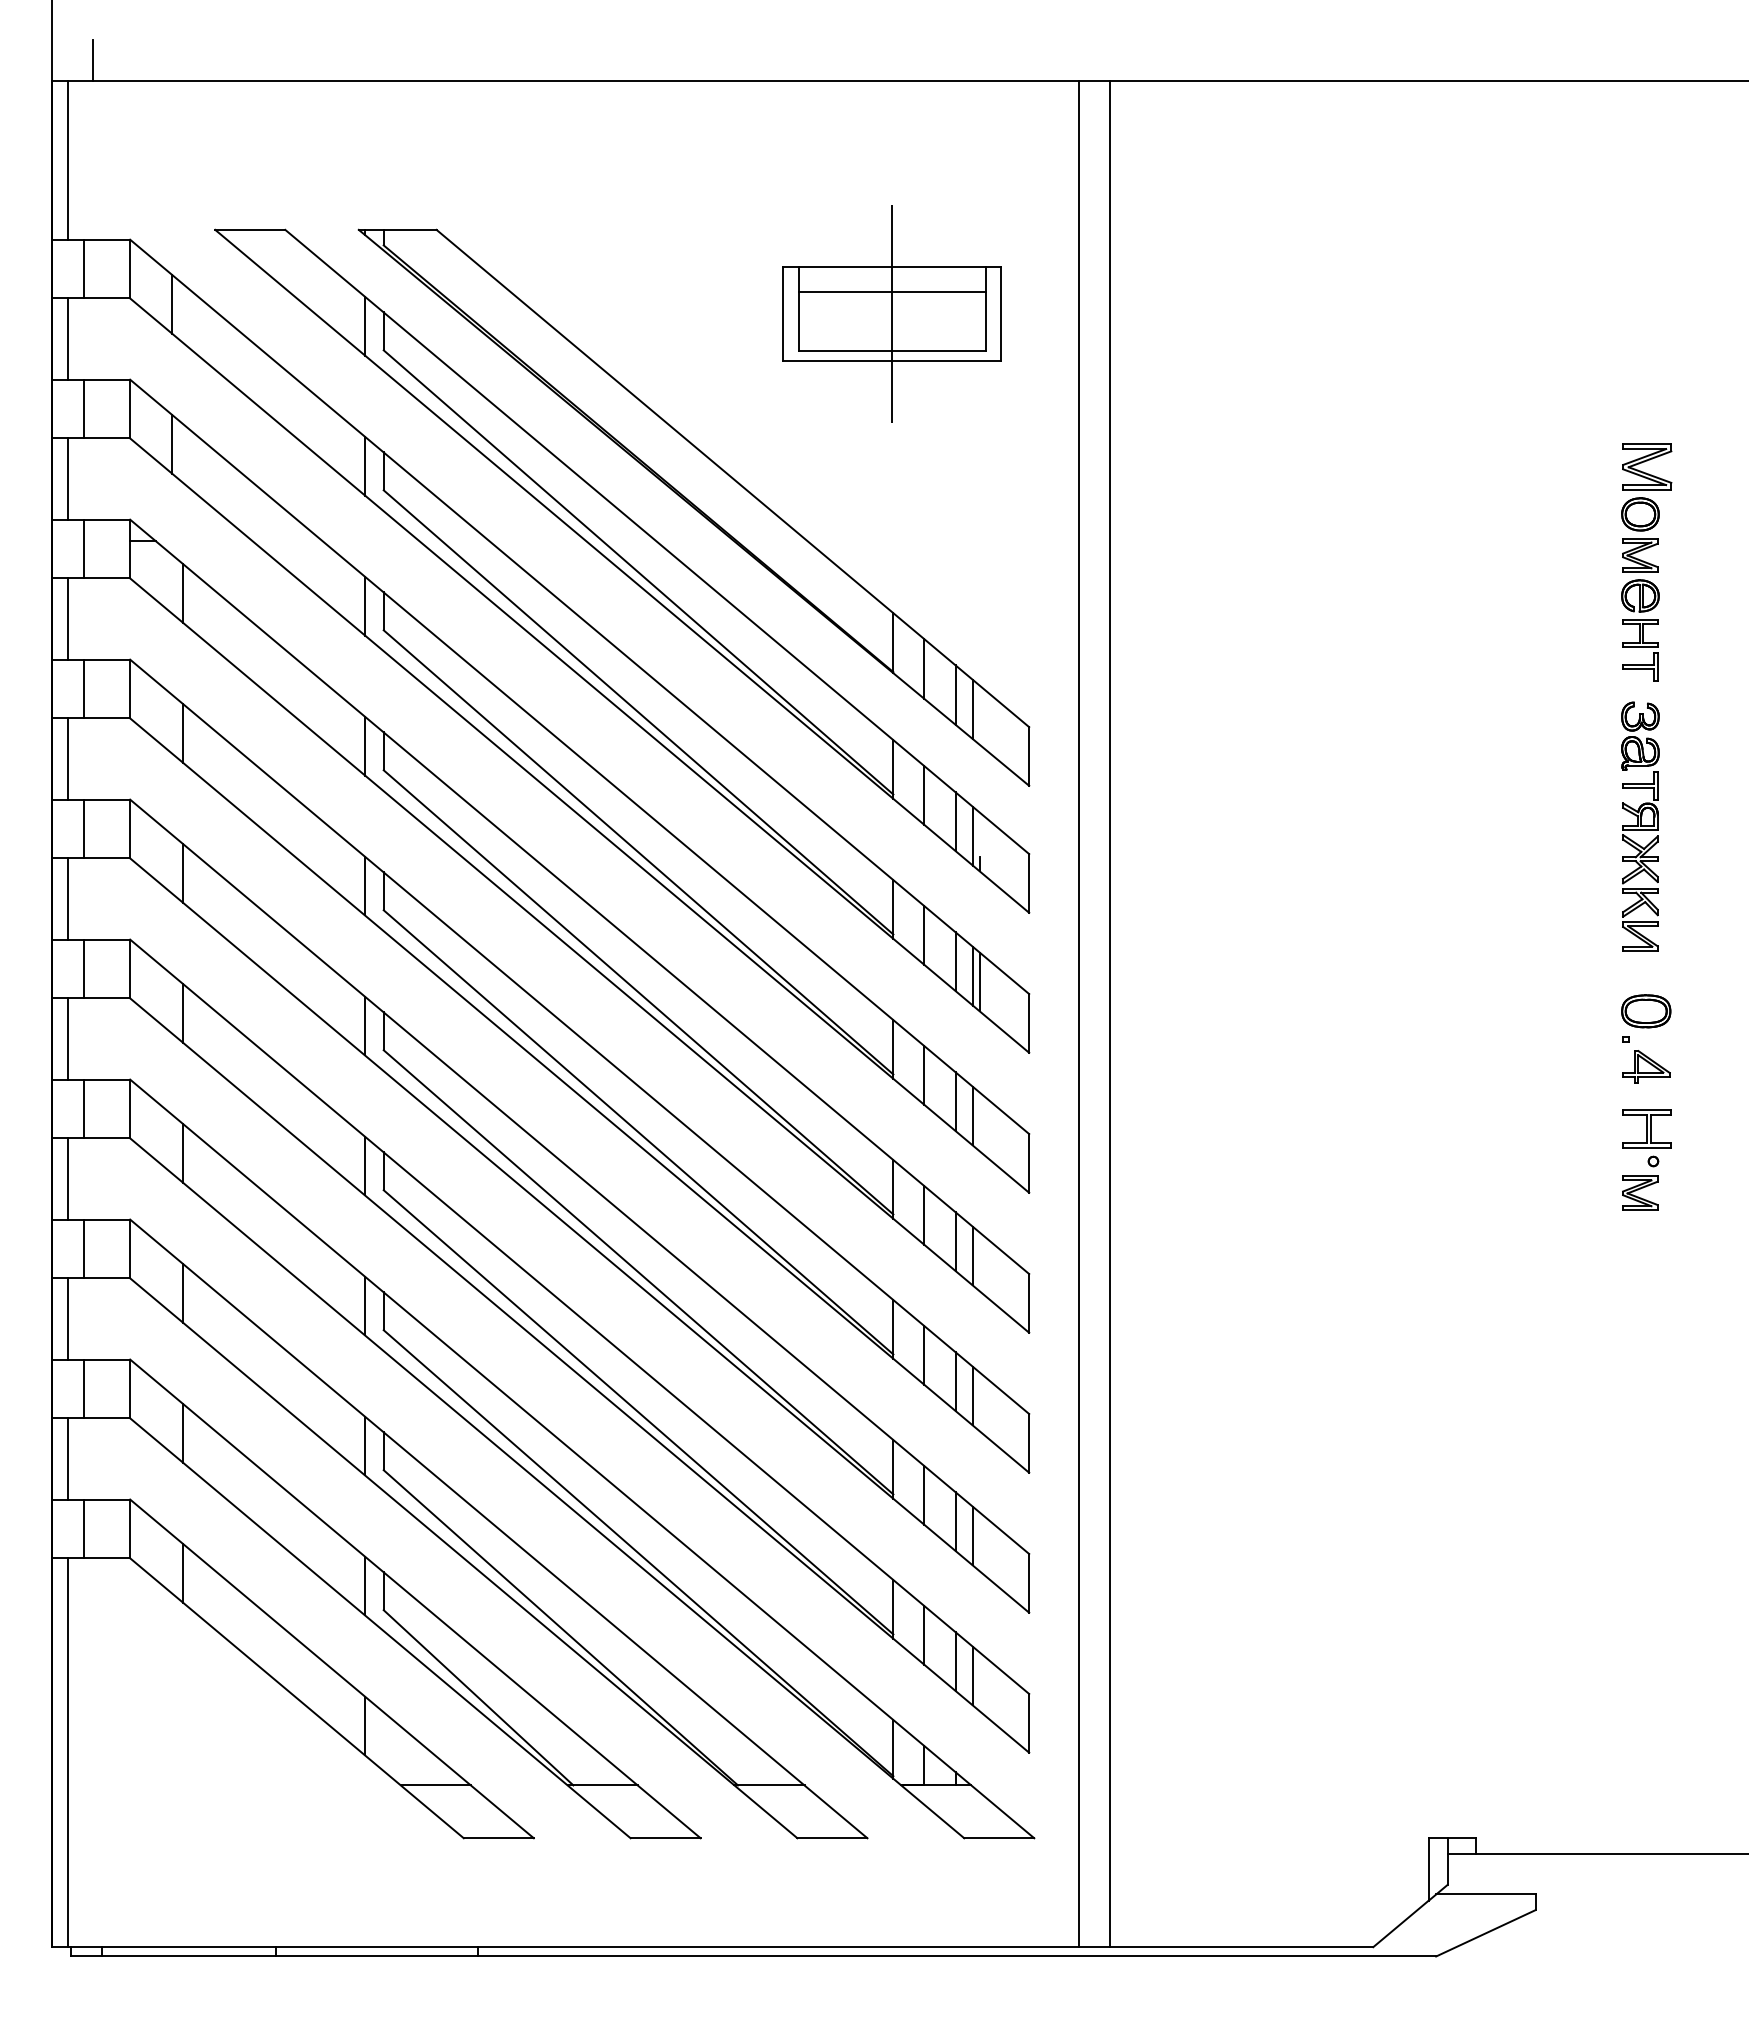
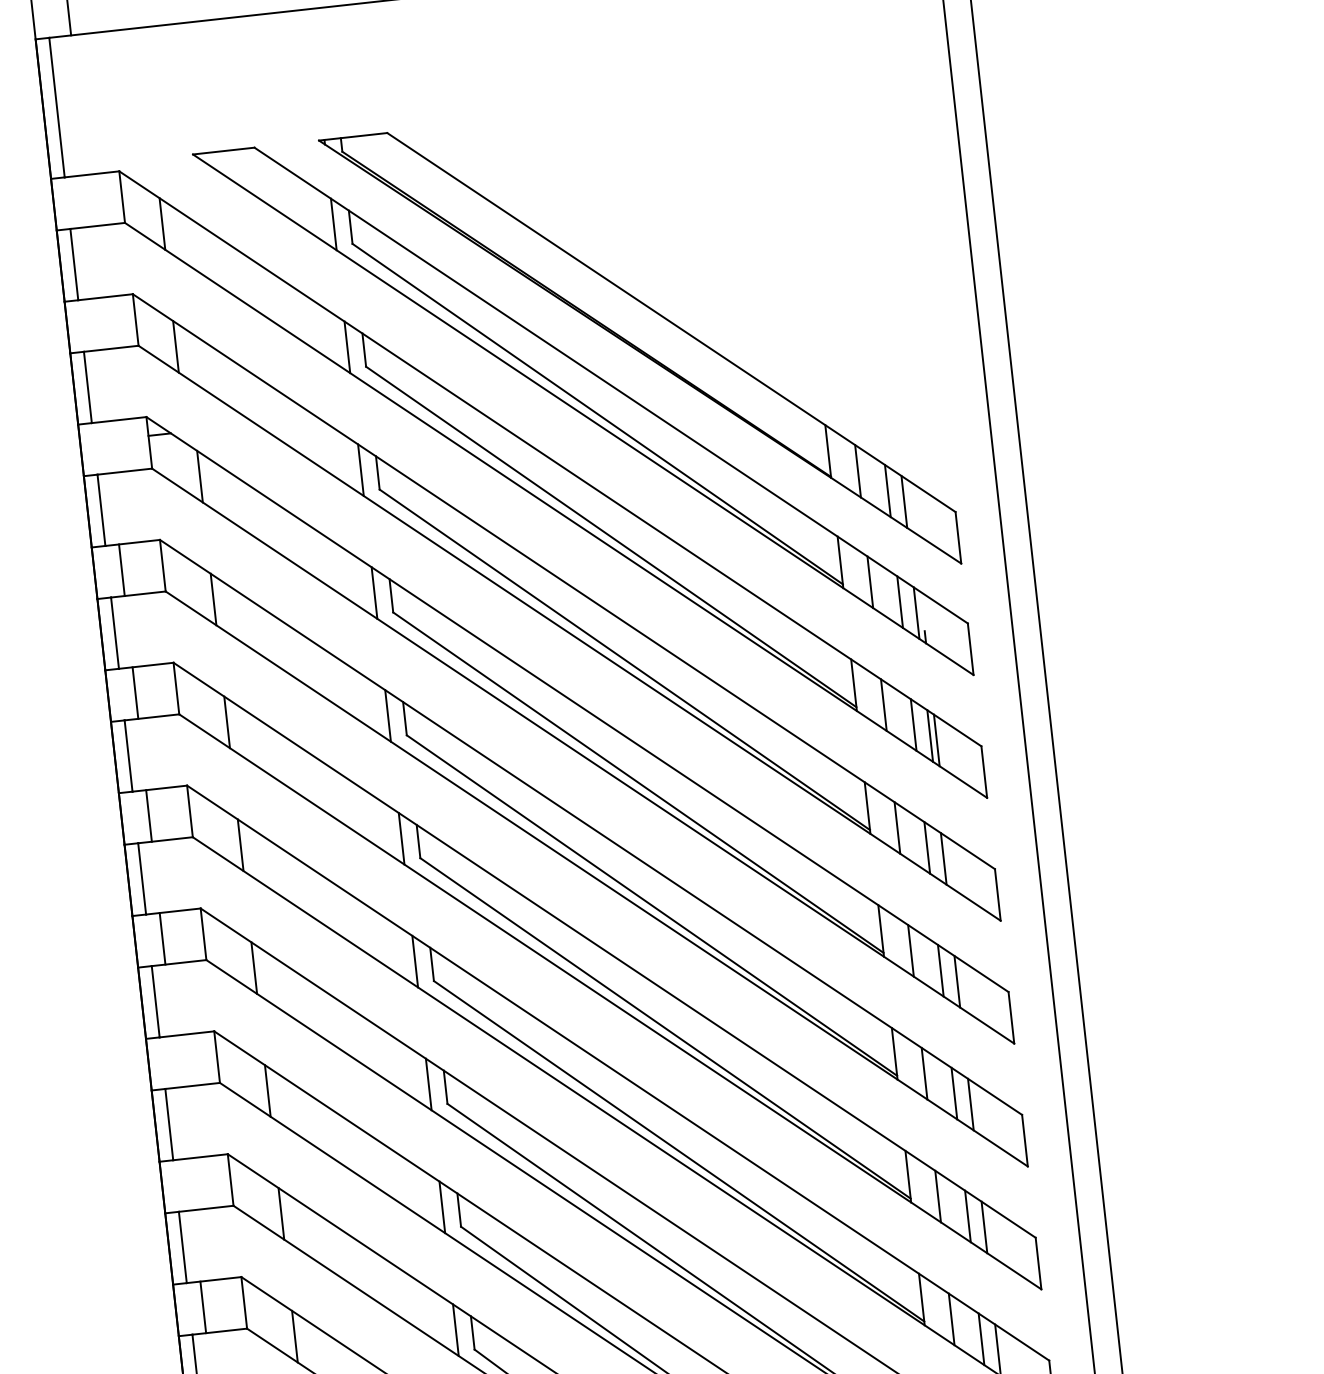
line: (83, 268) -> (81, 201), removed
part: (891, 313) -> (794, 162), removed
line: (83, 408) -> (94, 324), removed
line: (83, 548) -> (108, 446), removed
line: (83, 1248) -> (176, 1061), removed
line: (83, 1388) -> (189, 1184), removed

